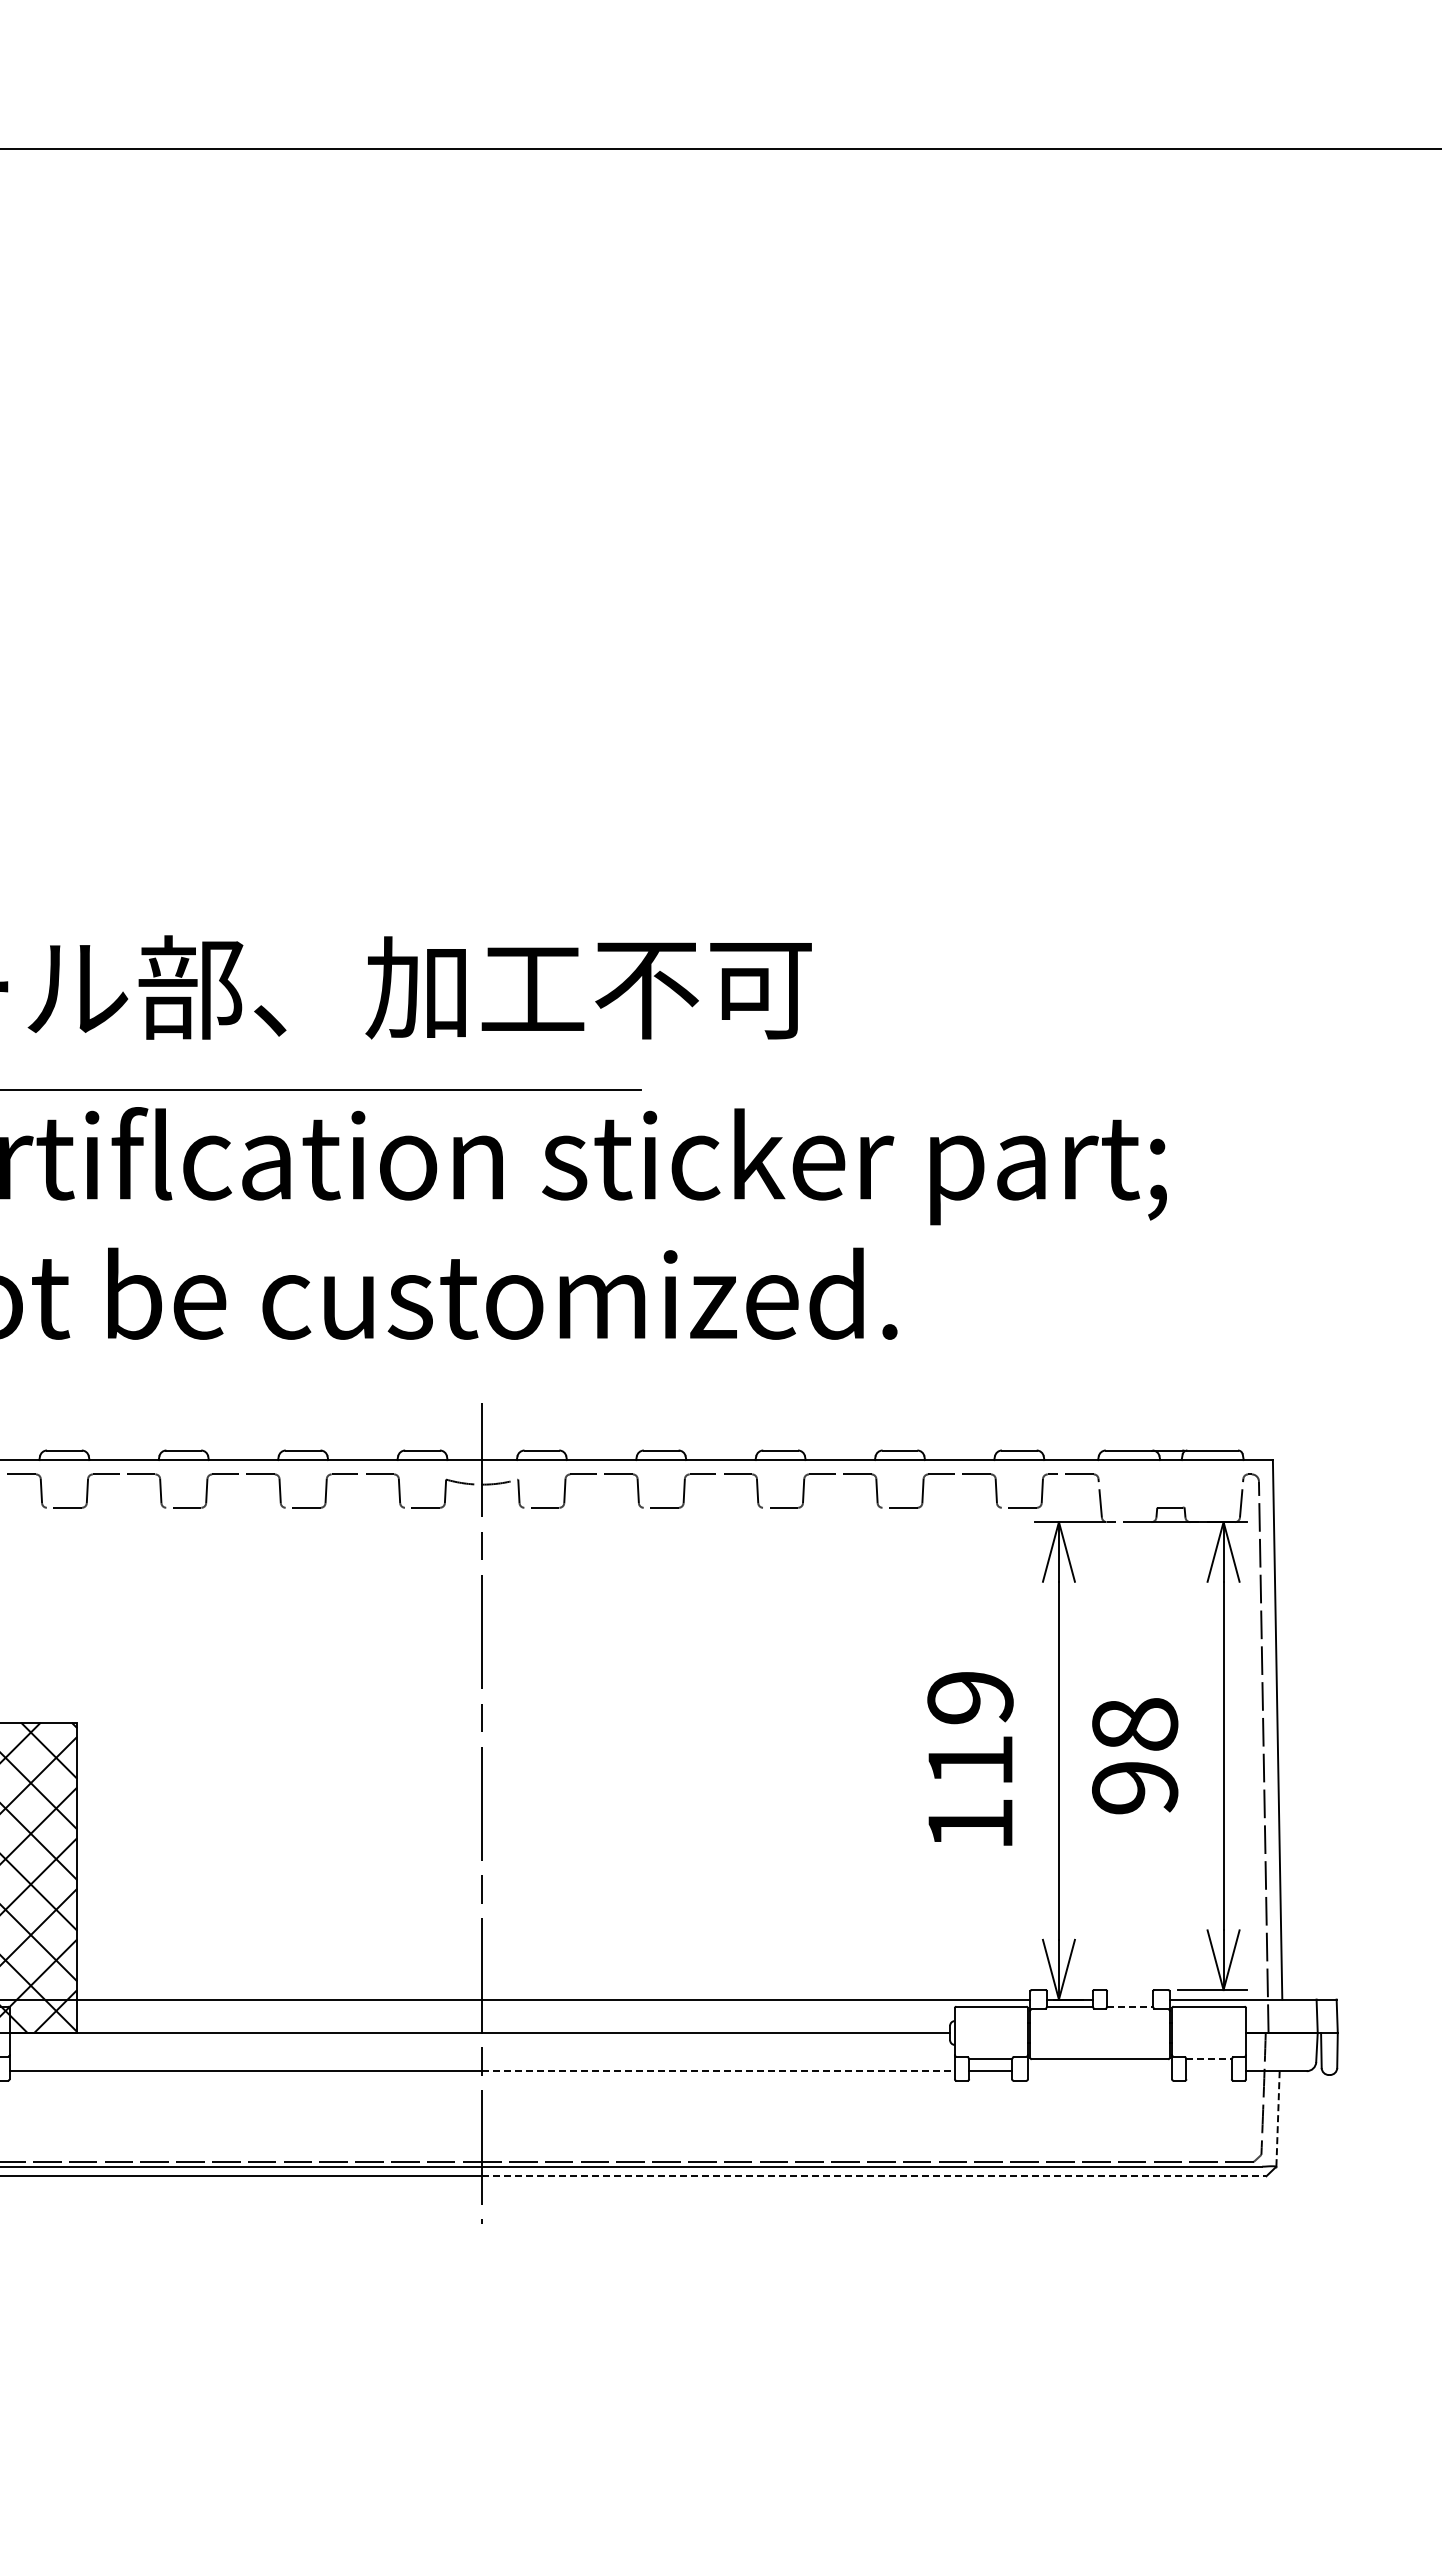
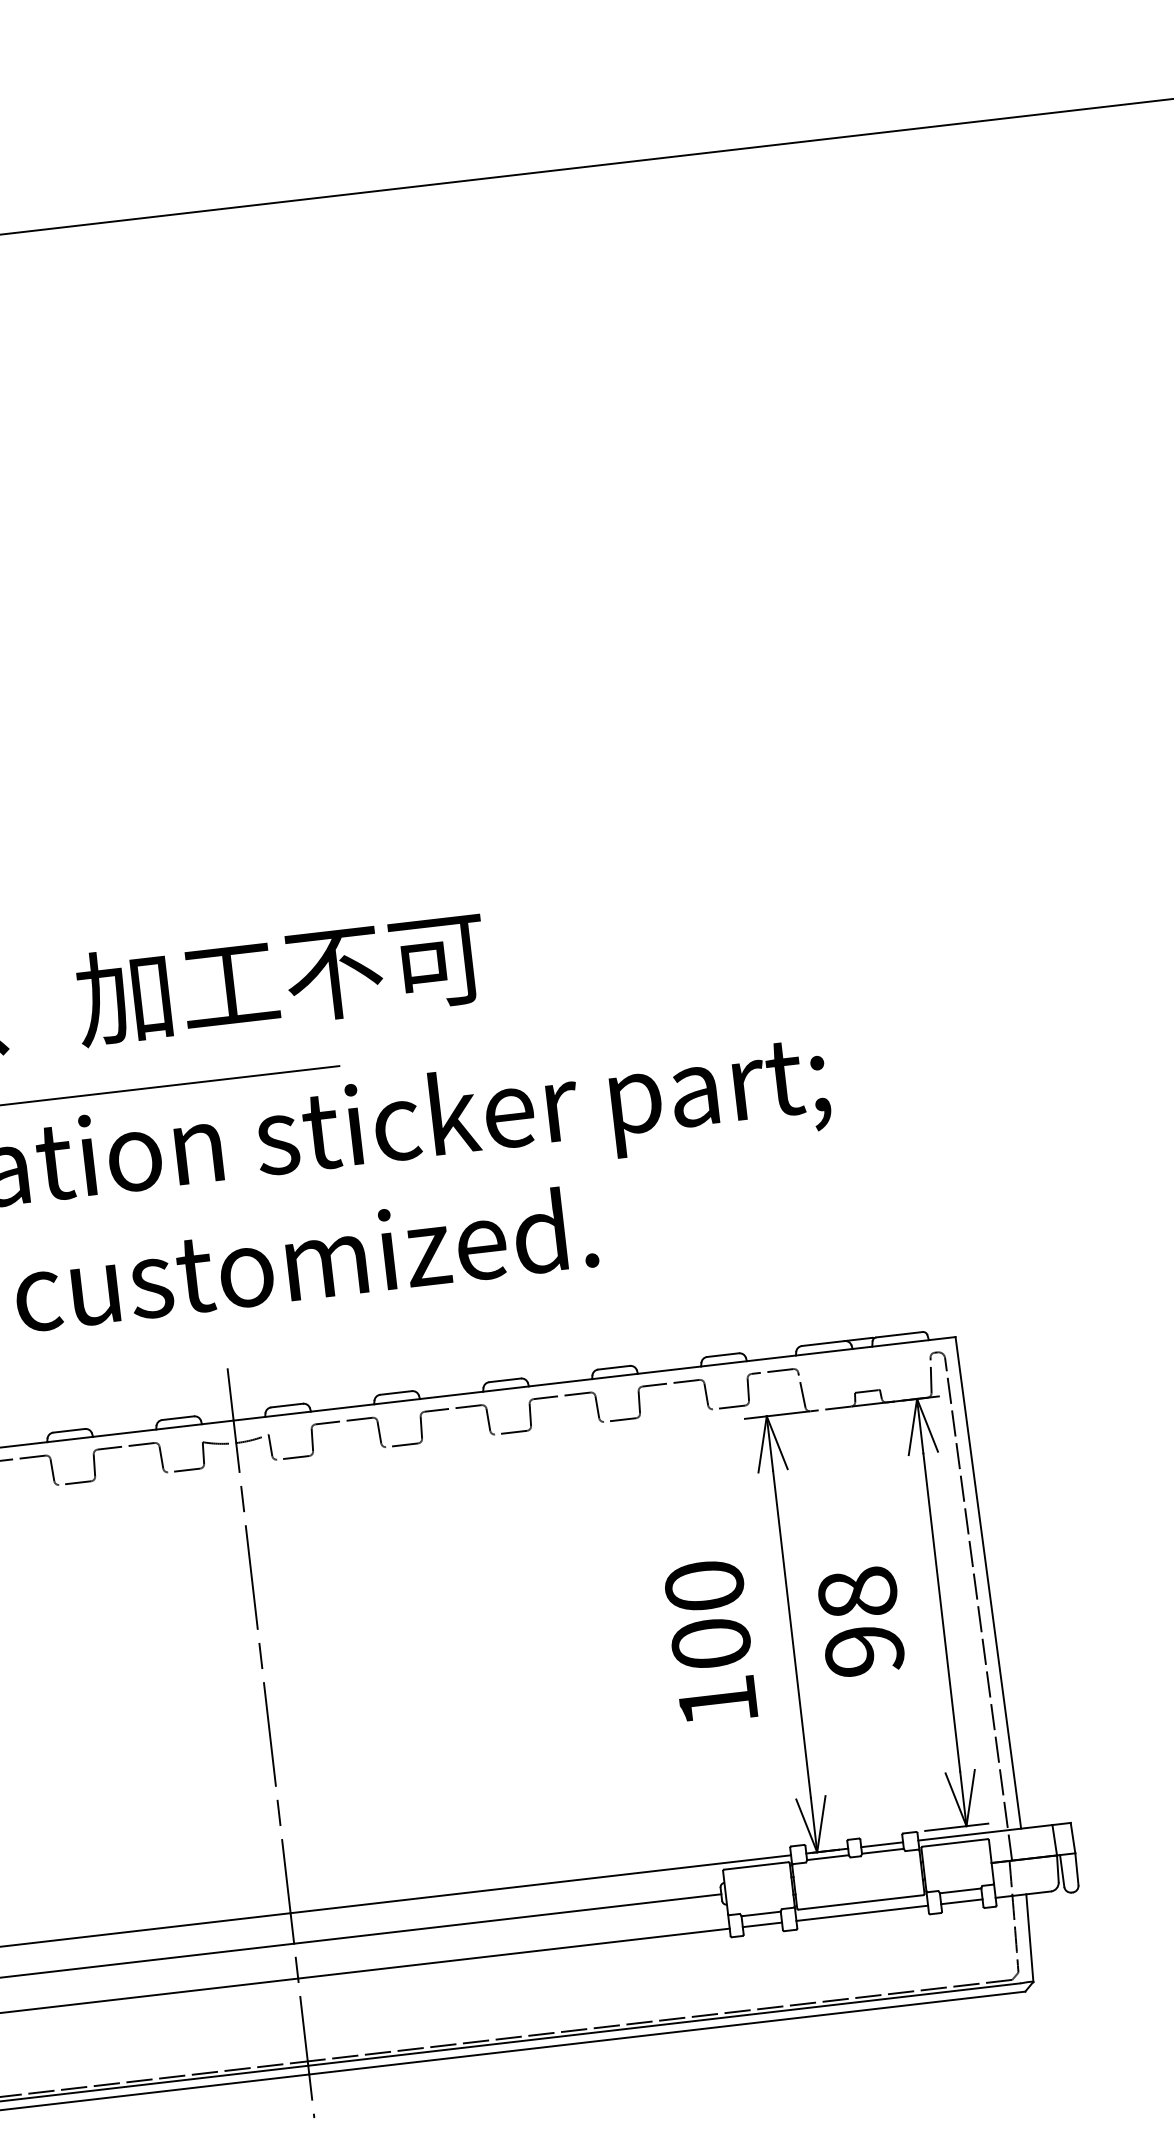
text: (970, 1728) -> (707, 1614), 119 -> 100
line: (1130, 1999) -> (882, 1844), added
line: (1130, 2006) -> (883, 1851), dashed -> solid
line: (1209, 2059) -> (960, 1891), dashed -> solid
line: (719, 2071) -> (514, 1953), dashed -> solid
line: (1099, 2071) -> (861, 1913), added
line: (1208, 2071) -> (961, 1902), added
line: (1278, 2118) -> (1030, 1937), dashed -> solid
line: (874, 2176) -> (667, 2033), dashed -> solid

